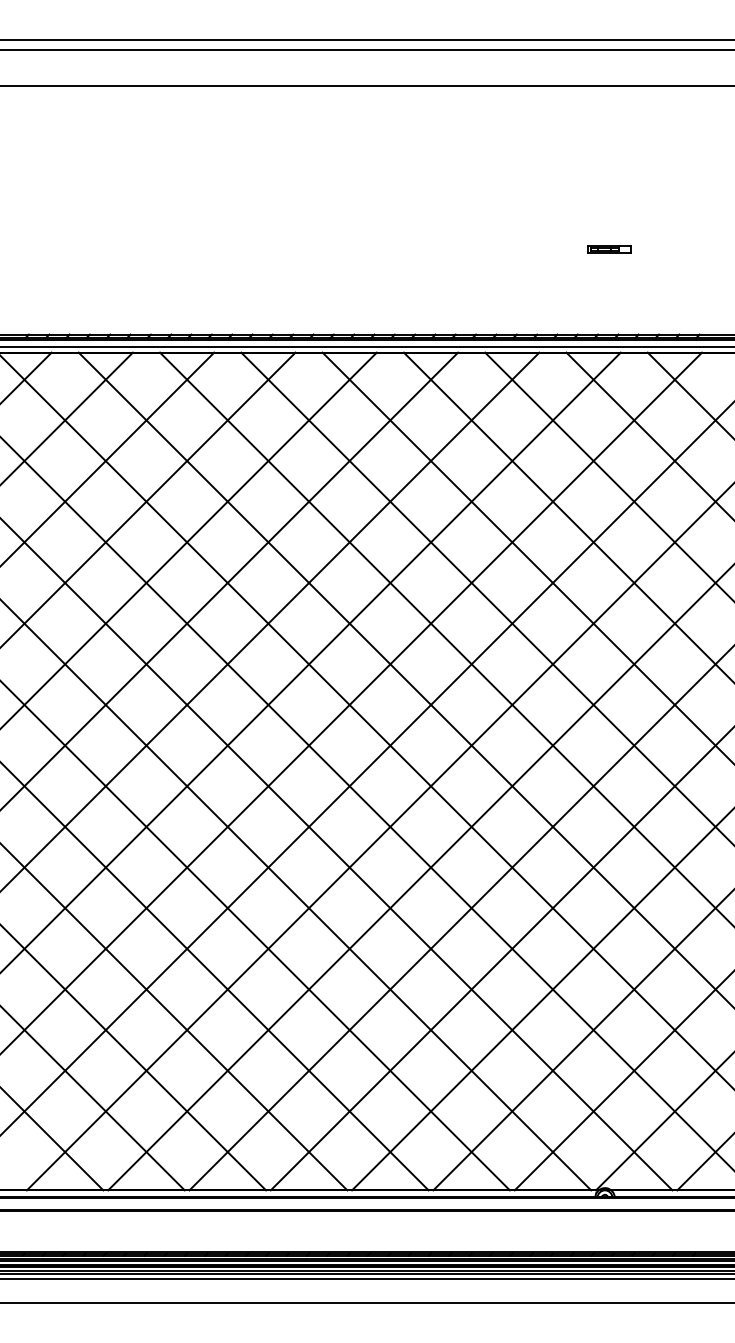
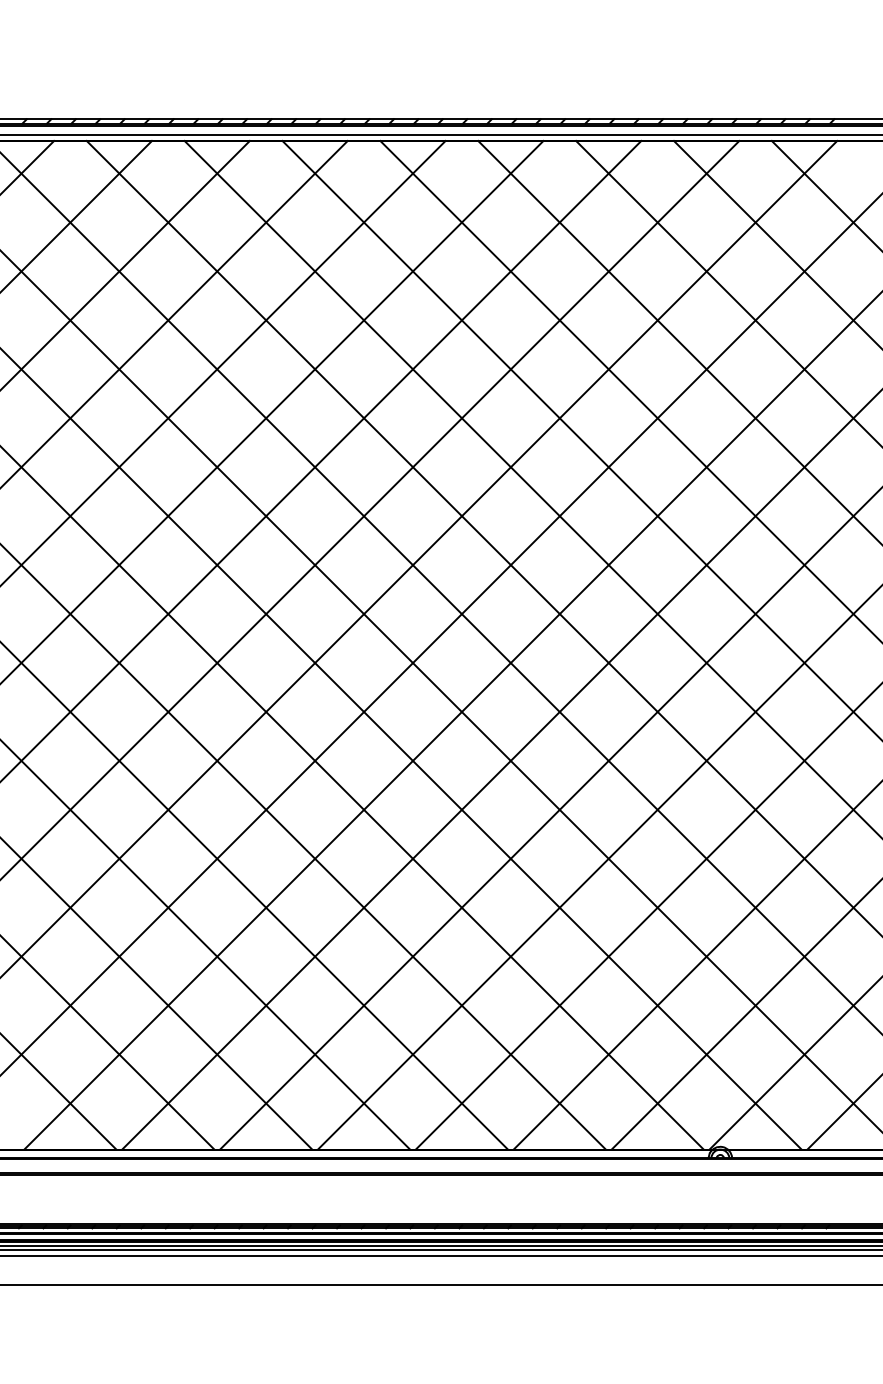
part: (609, 249) -> (725, 16), removed

